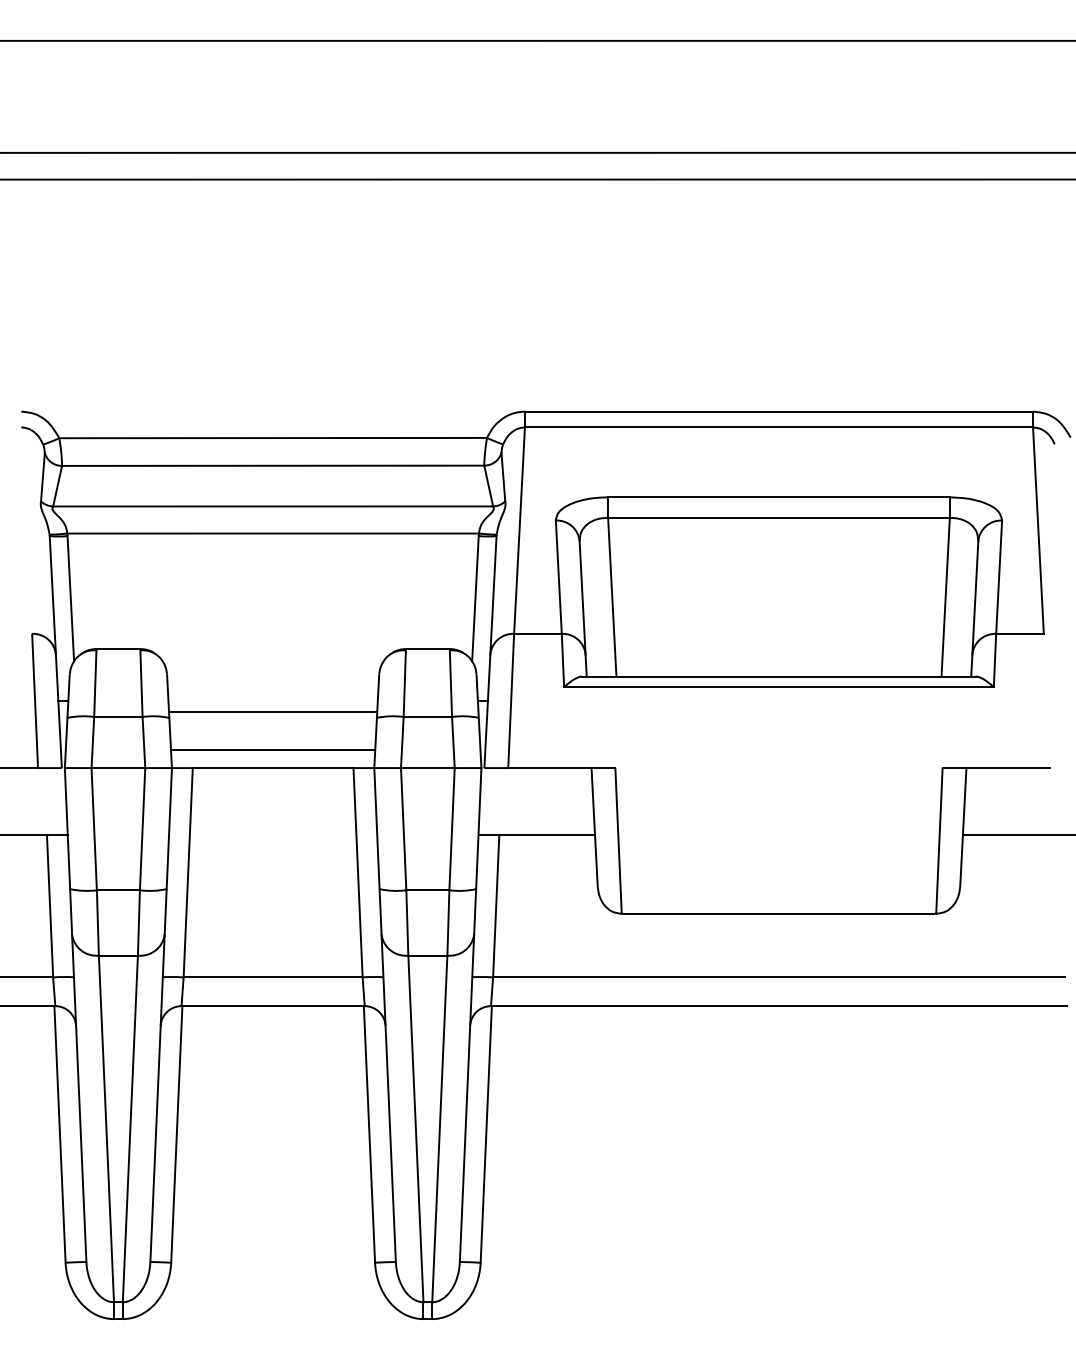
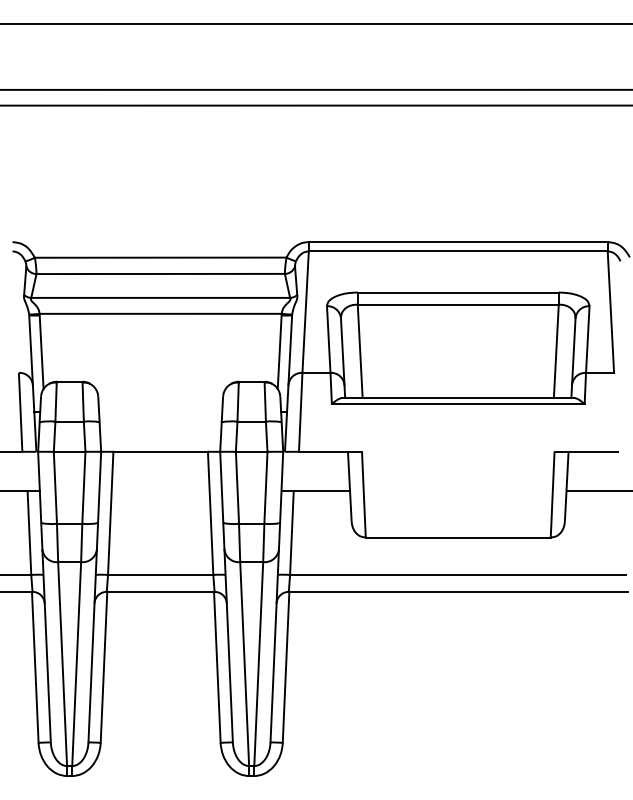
line: (272, 711) -> (160, 418), removed
line: (272, 750) -> (160, 441), removed

